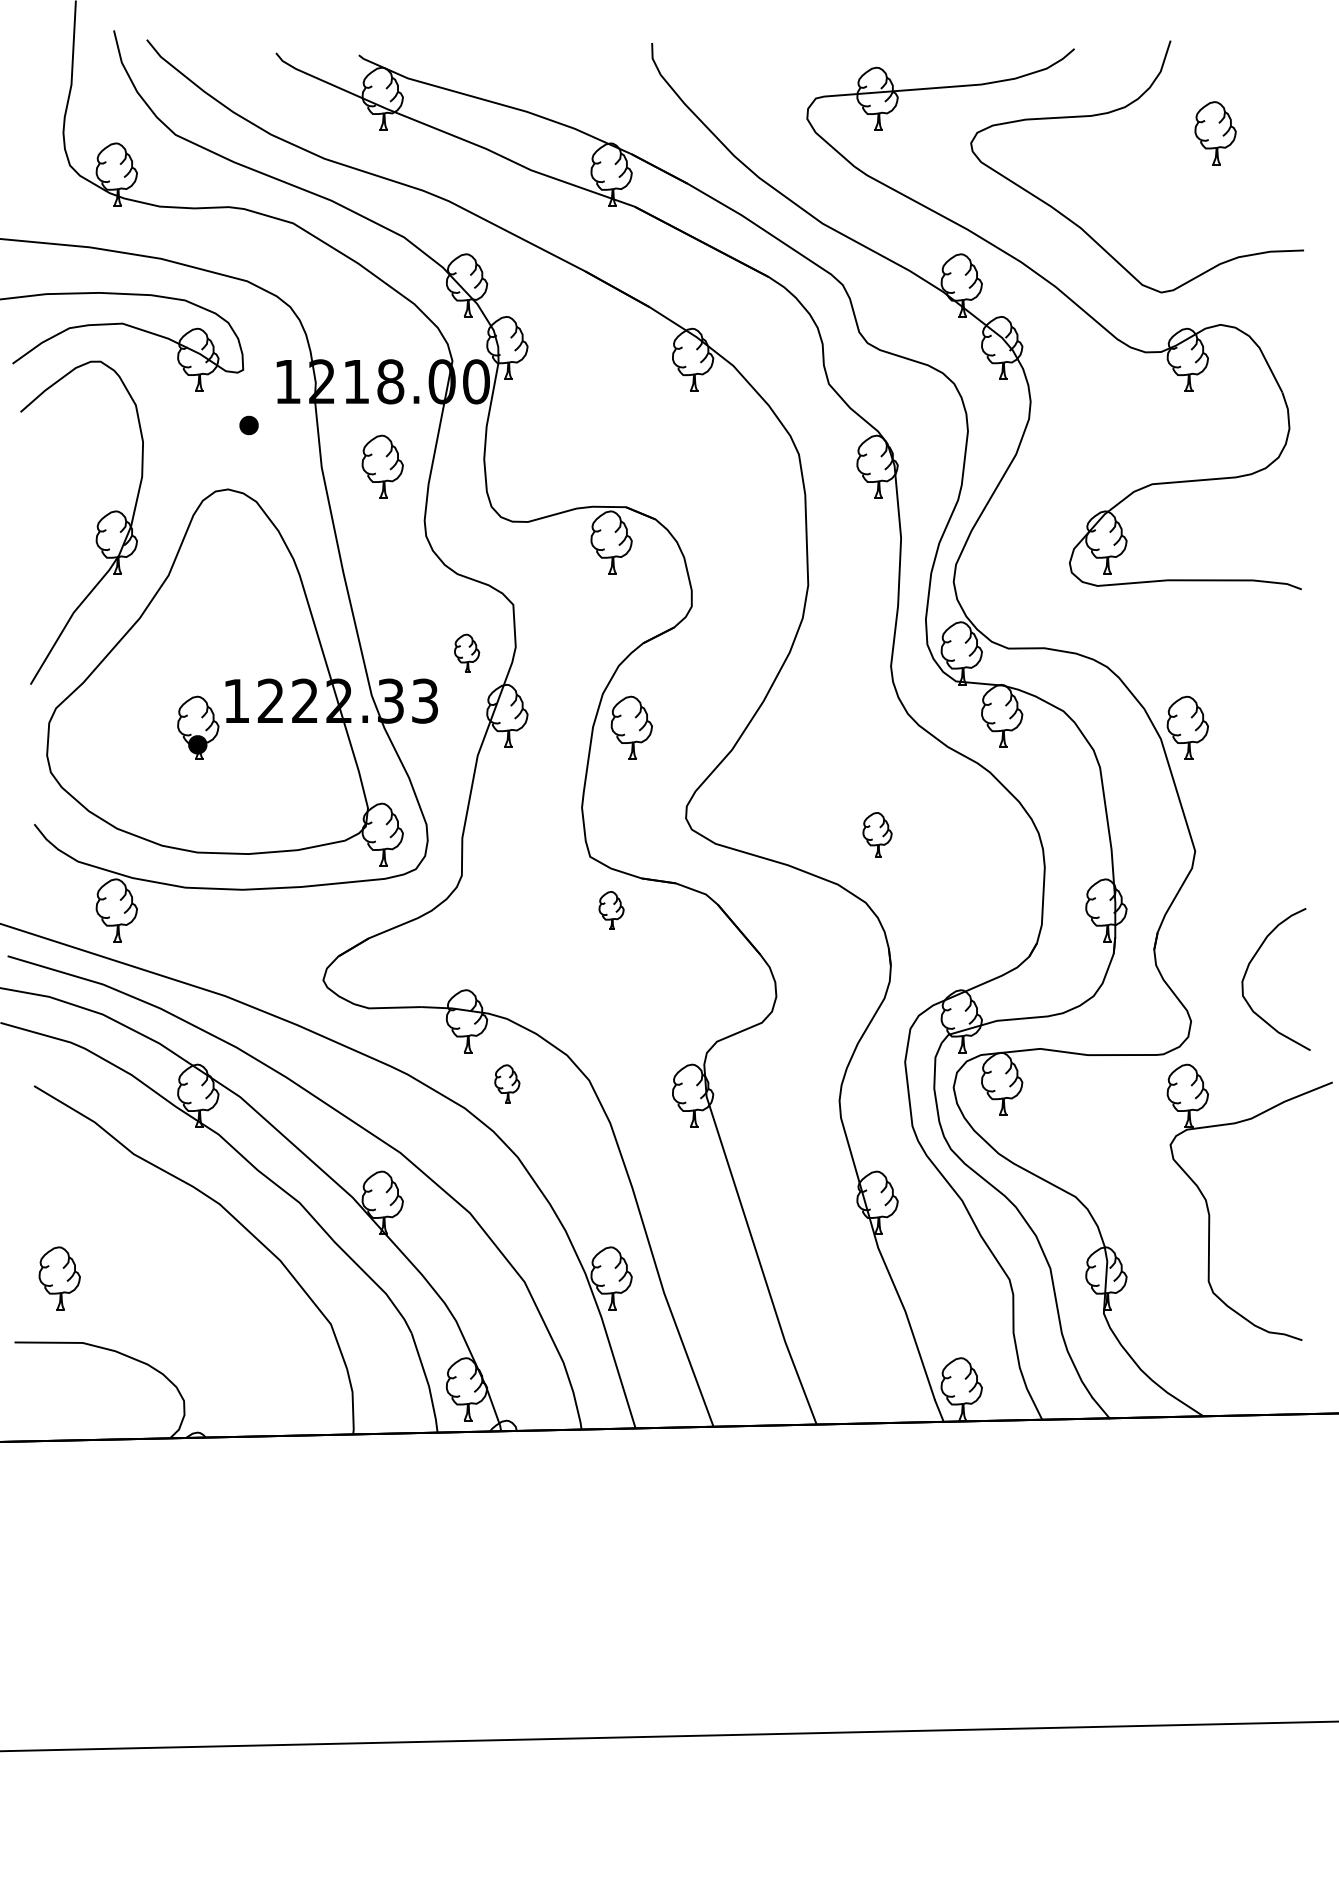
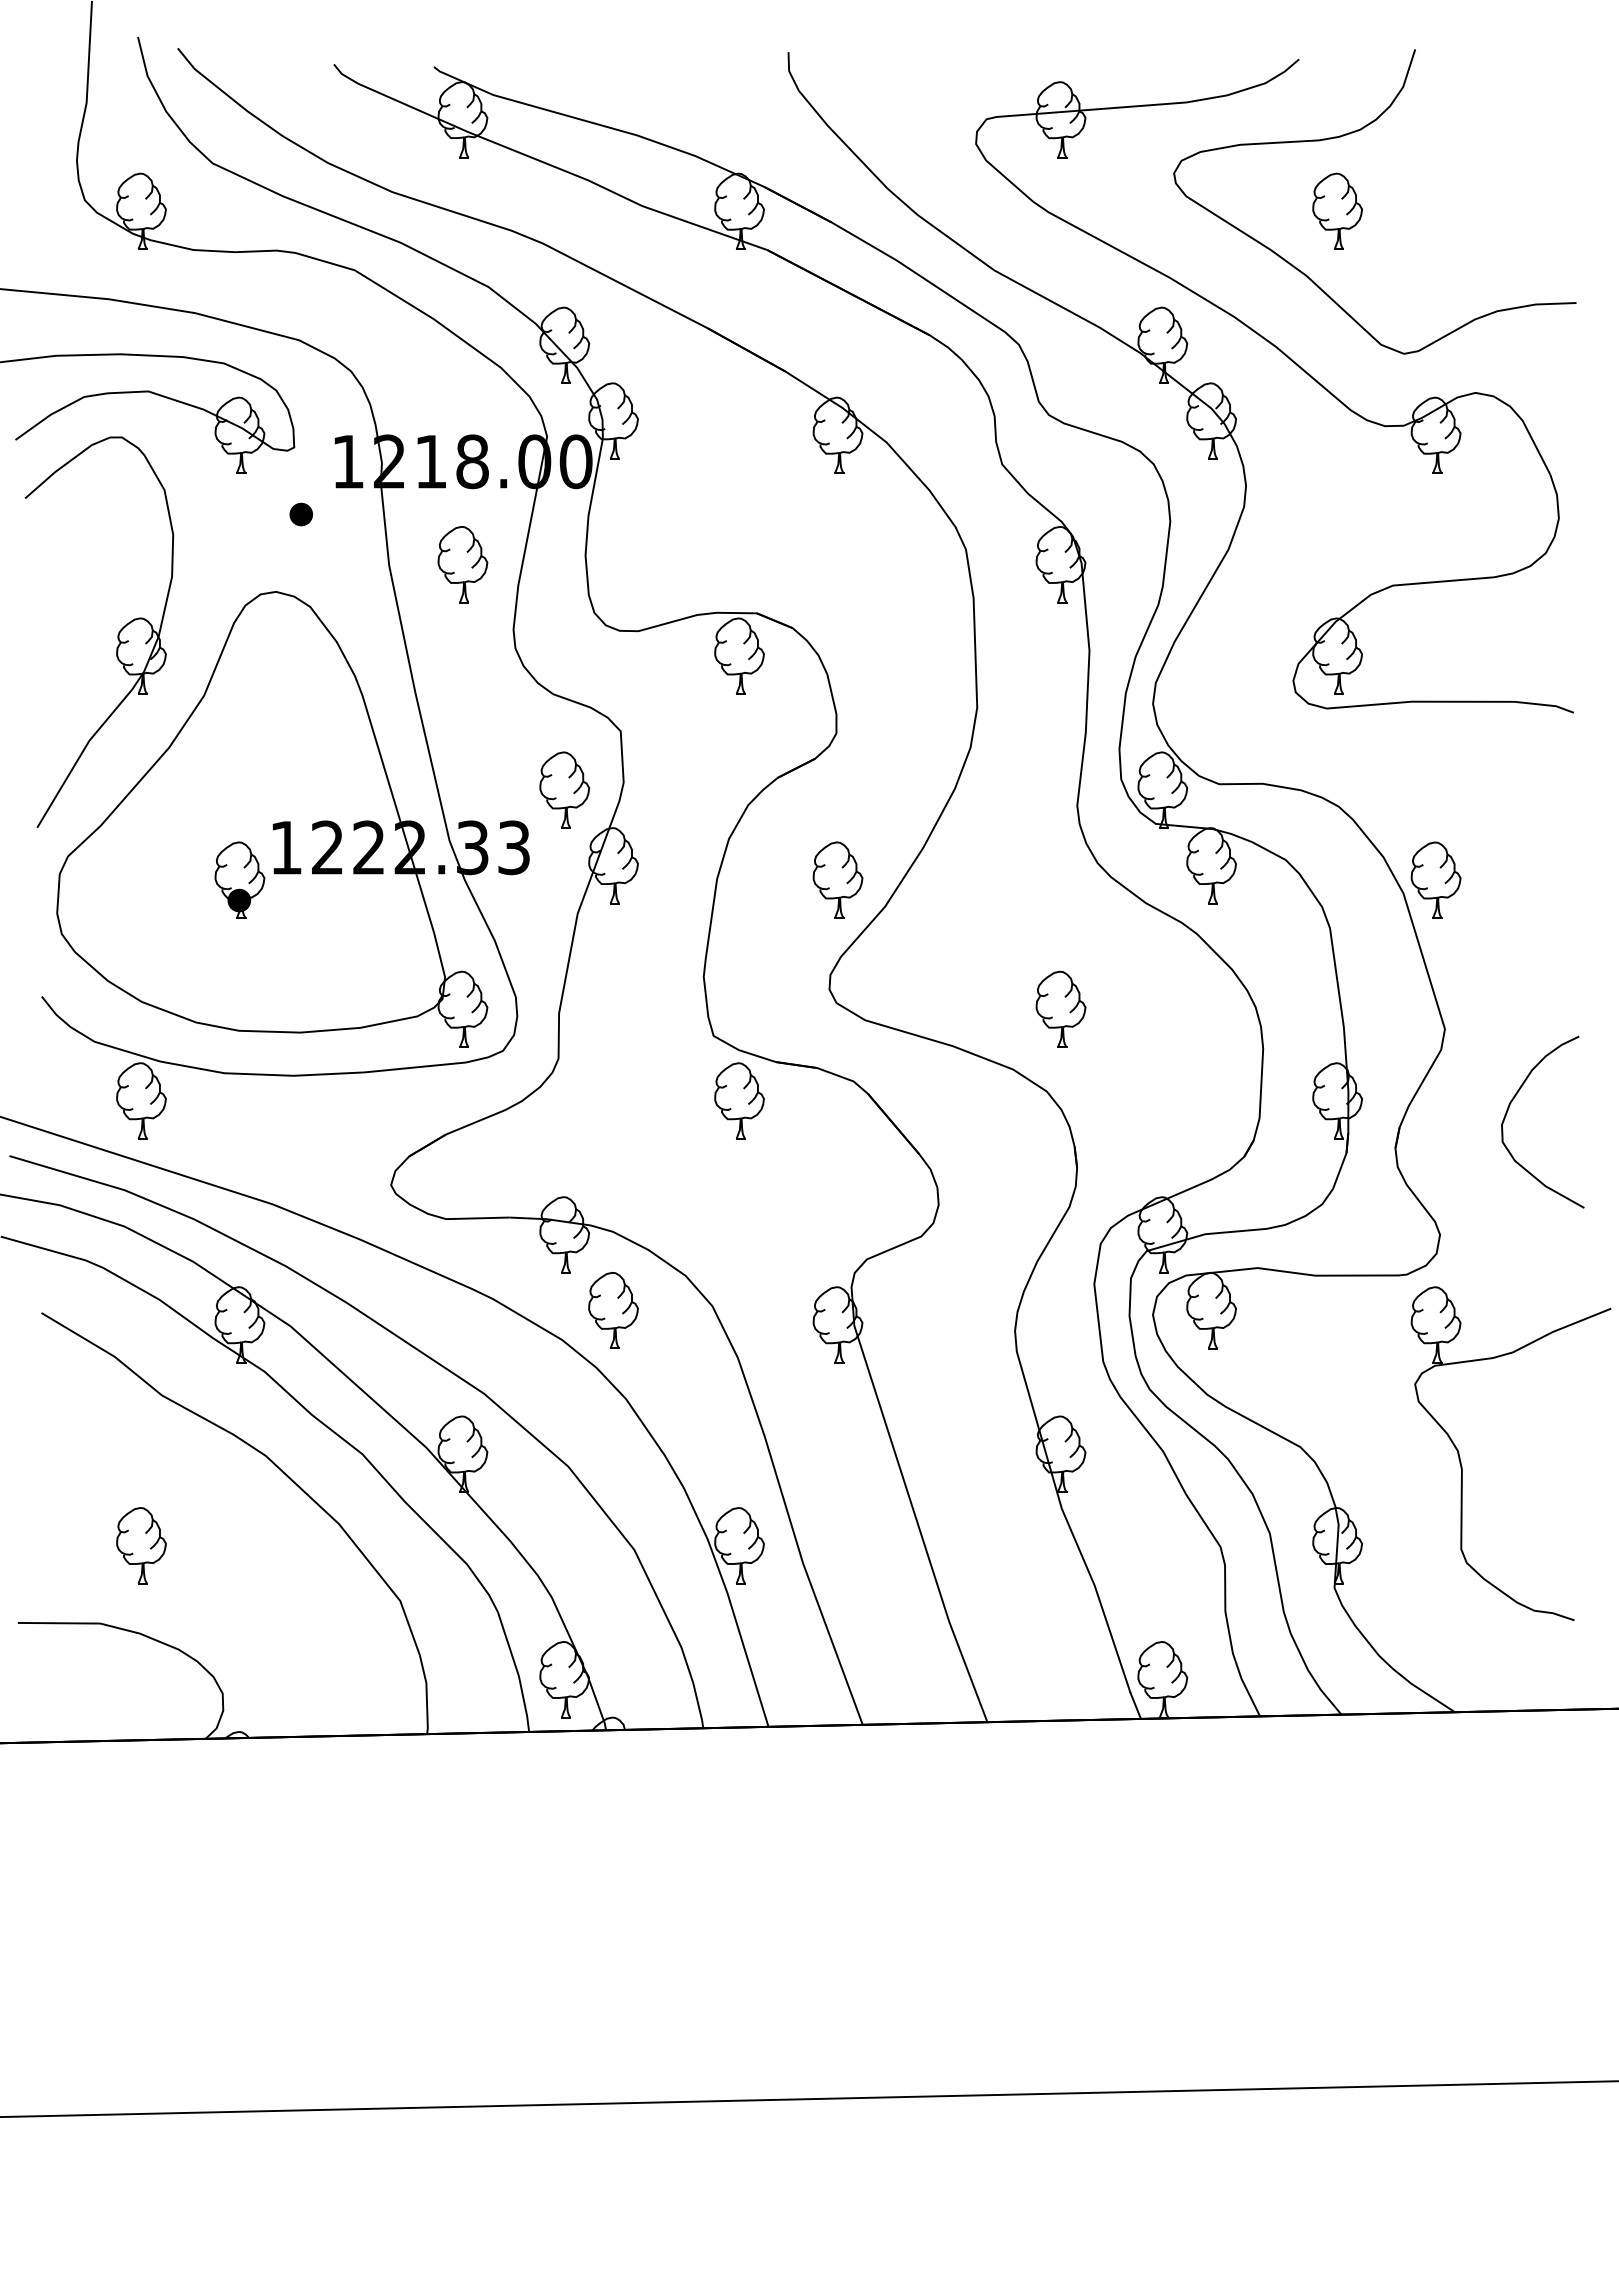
part: (1215, 132) -> (1337, 210), moved
part: (466, 652) -> (564, 789), size x1.67
part: (631, 727) -> (837, 879), moved
part: (877, 834) -> (1060, 1008), size x1.43
part: (611, 910) -> (739, 1100), size x1.67
curve: (1248, 968) -> (1509, 1108), moved
part: (507, 1083) -> (613, 1310), size x1.67
part: (59, 1278) -> (141, 1545), moved

